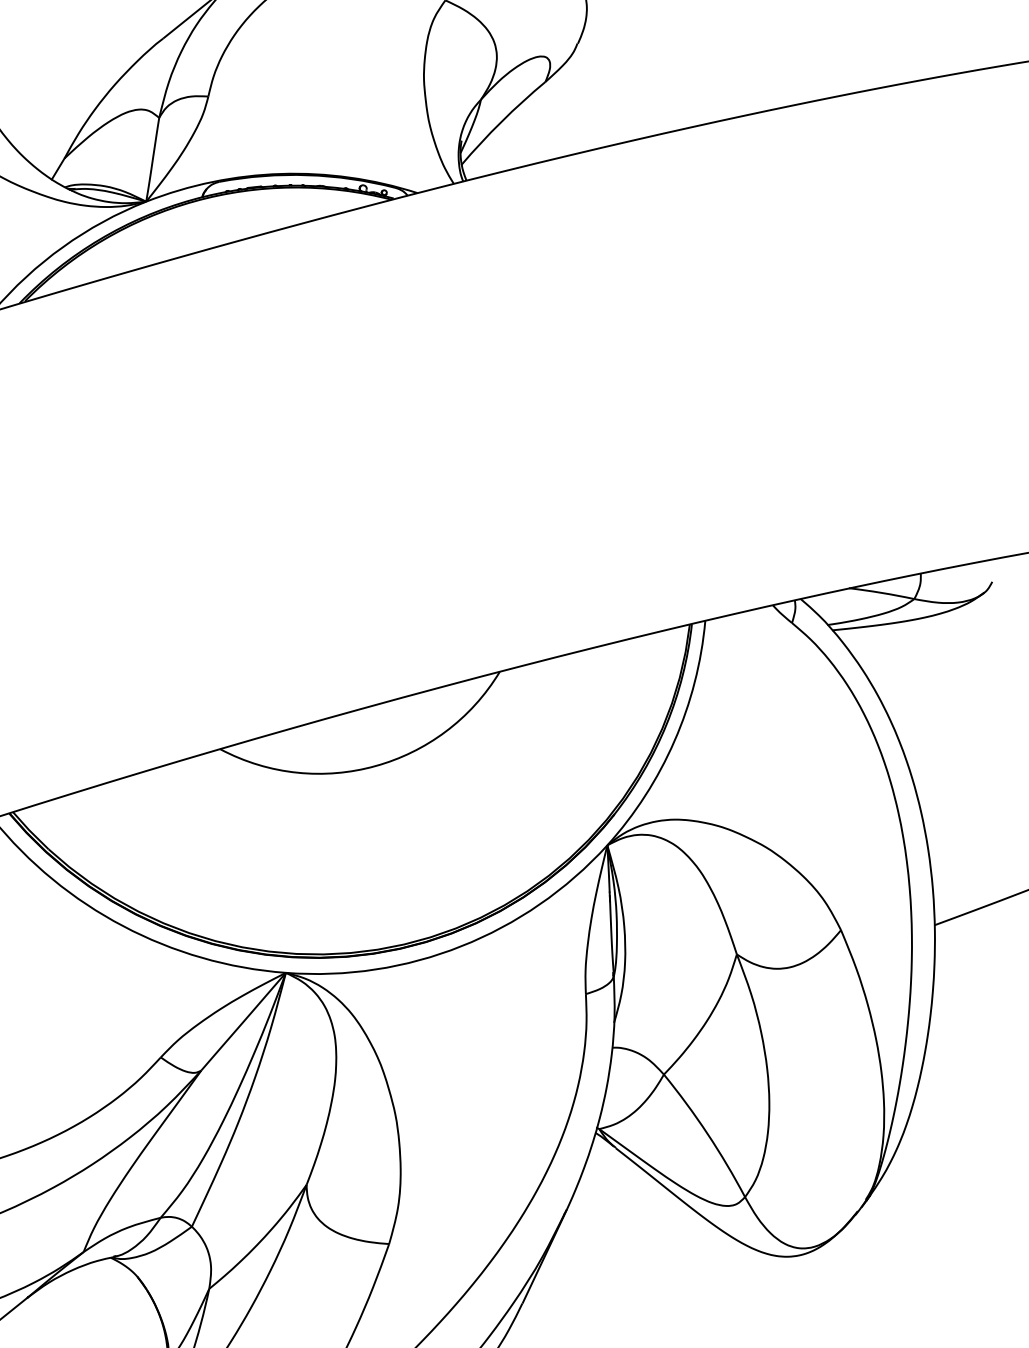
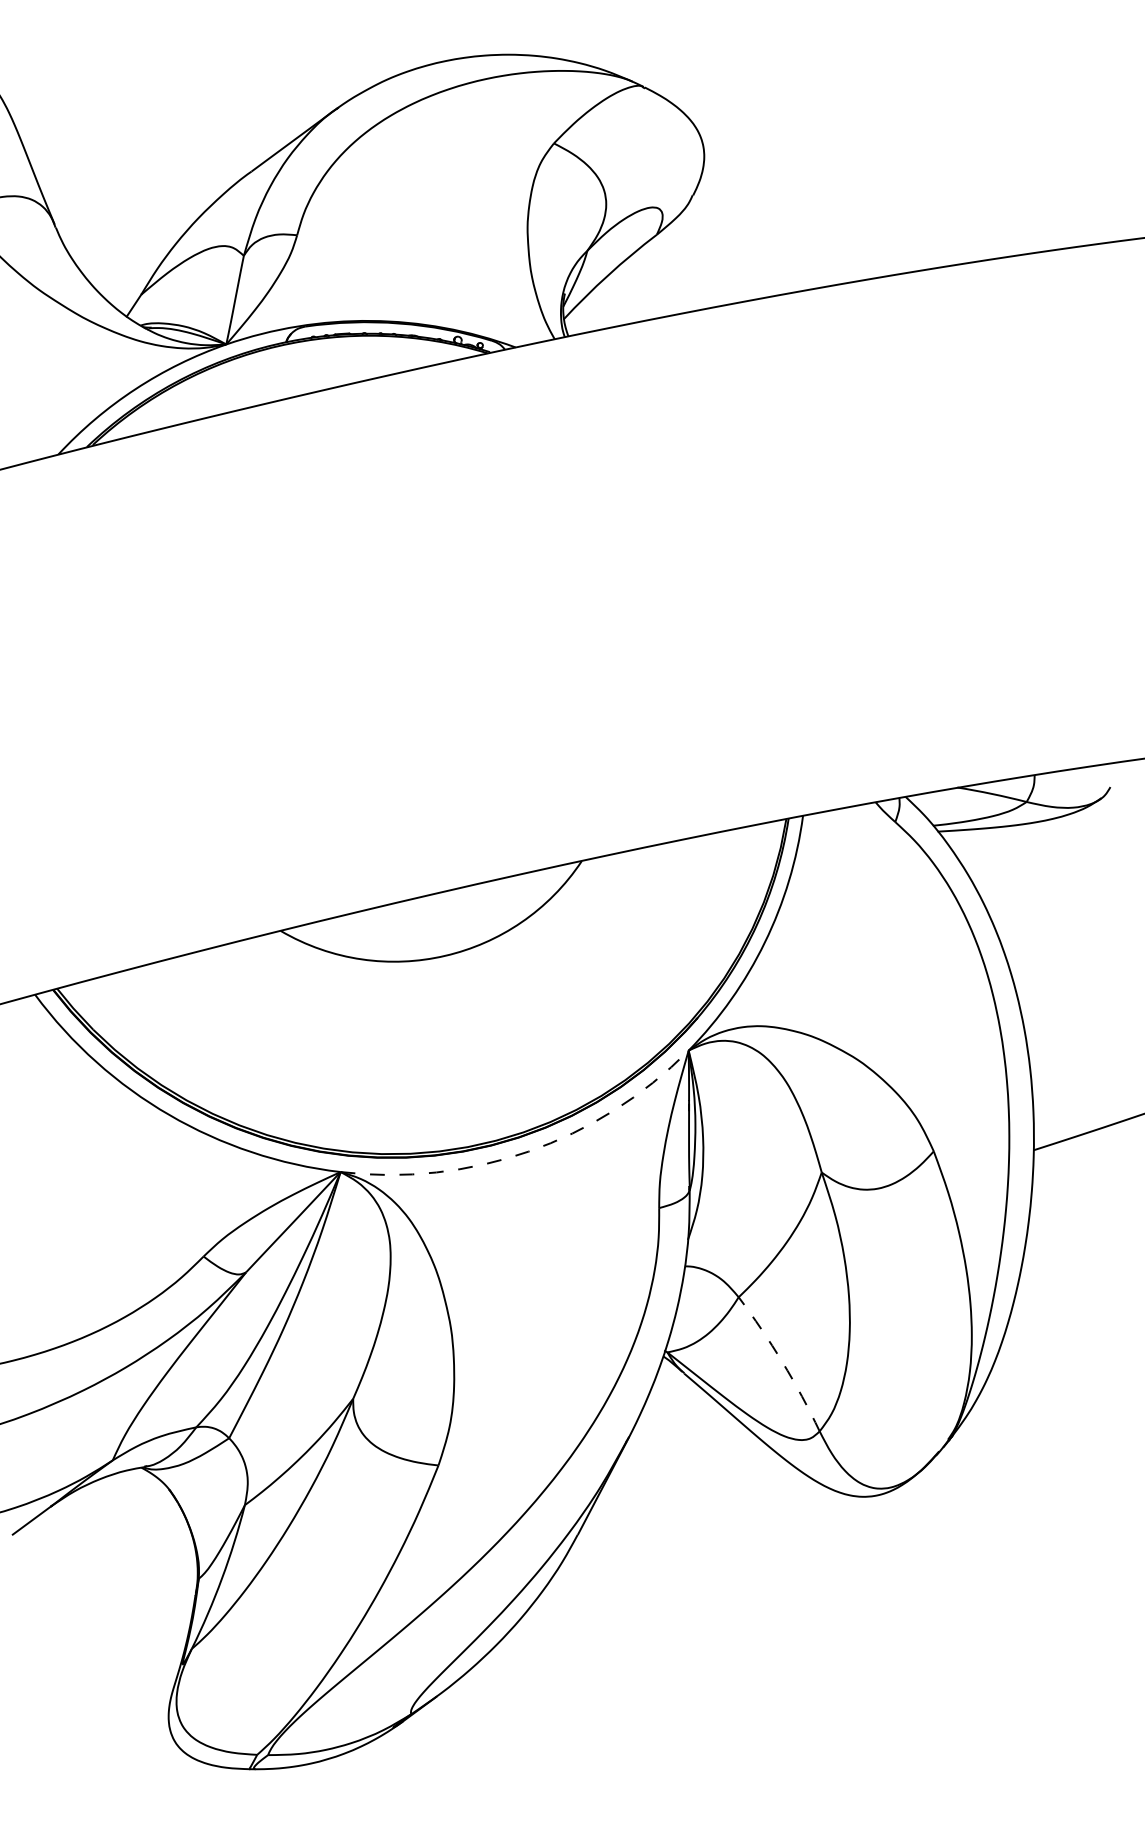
arc: (461, 946) -> (528, 1151), solid -> dashed
arc: (707, 1134) -> (782, 1362), solid -> dashed

